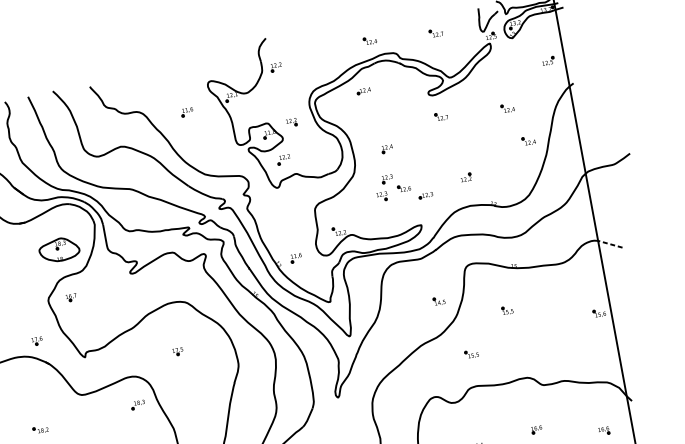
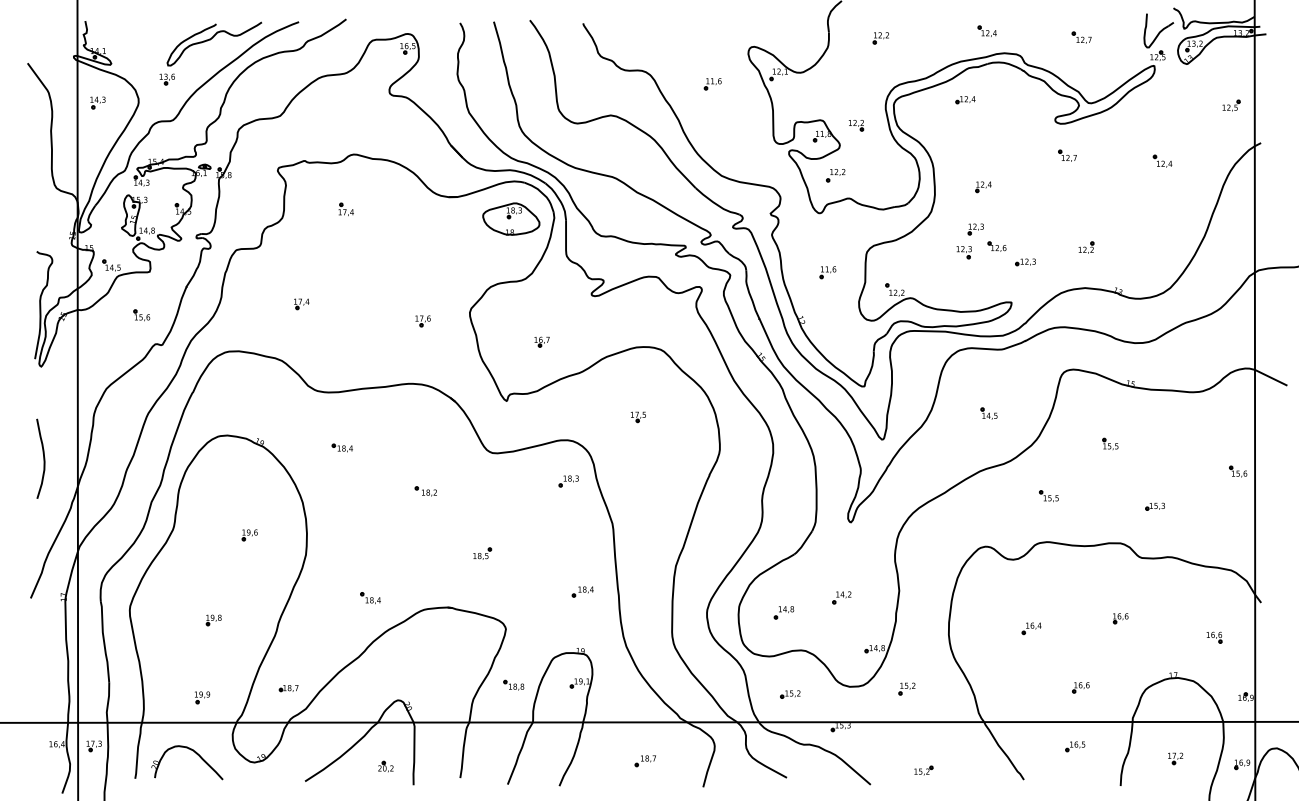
part: (275, 67) -> (880, 38), moved
part: (528, 140) -> (1183, 211), removed
line: (609, 244) -> (1270, 377), dashed -> solid
part: (59, 249) -> (511, 218), moved
part: (295, 258) -> (827, 272), moved
part: (71, 297) -> (541, 341), moved
part: (438, 301) -> (988, 413), moved
part: (36, 341) -> (422, 321), moved
part: (546, 348) -> (1154, 506), added

